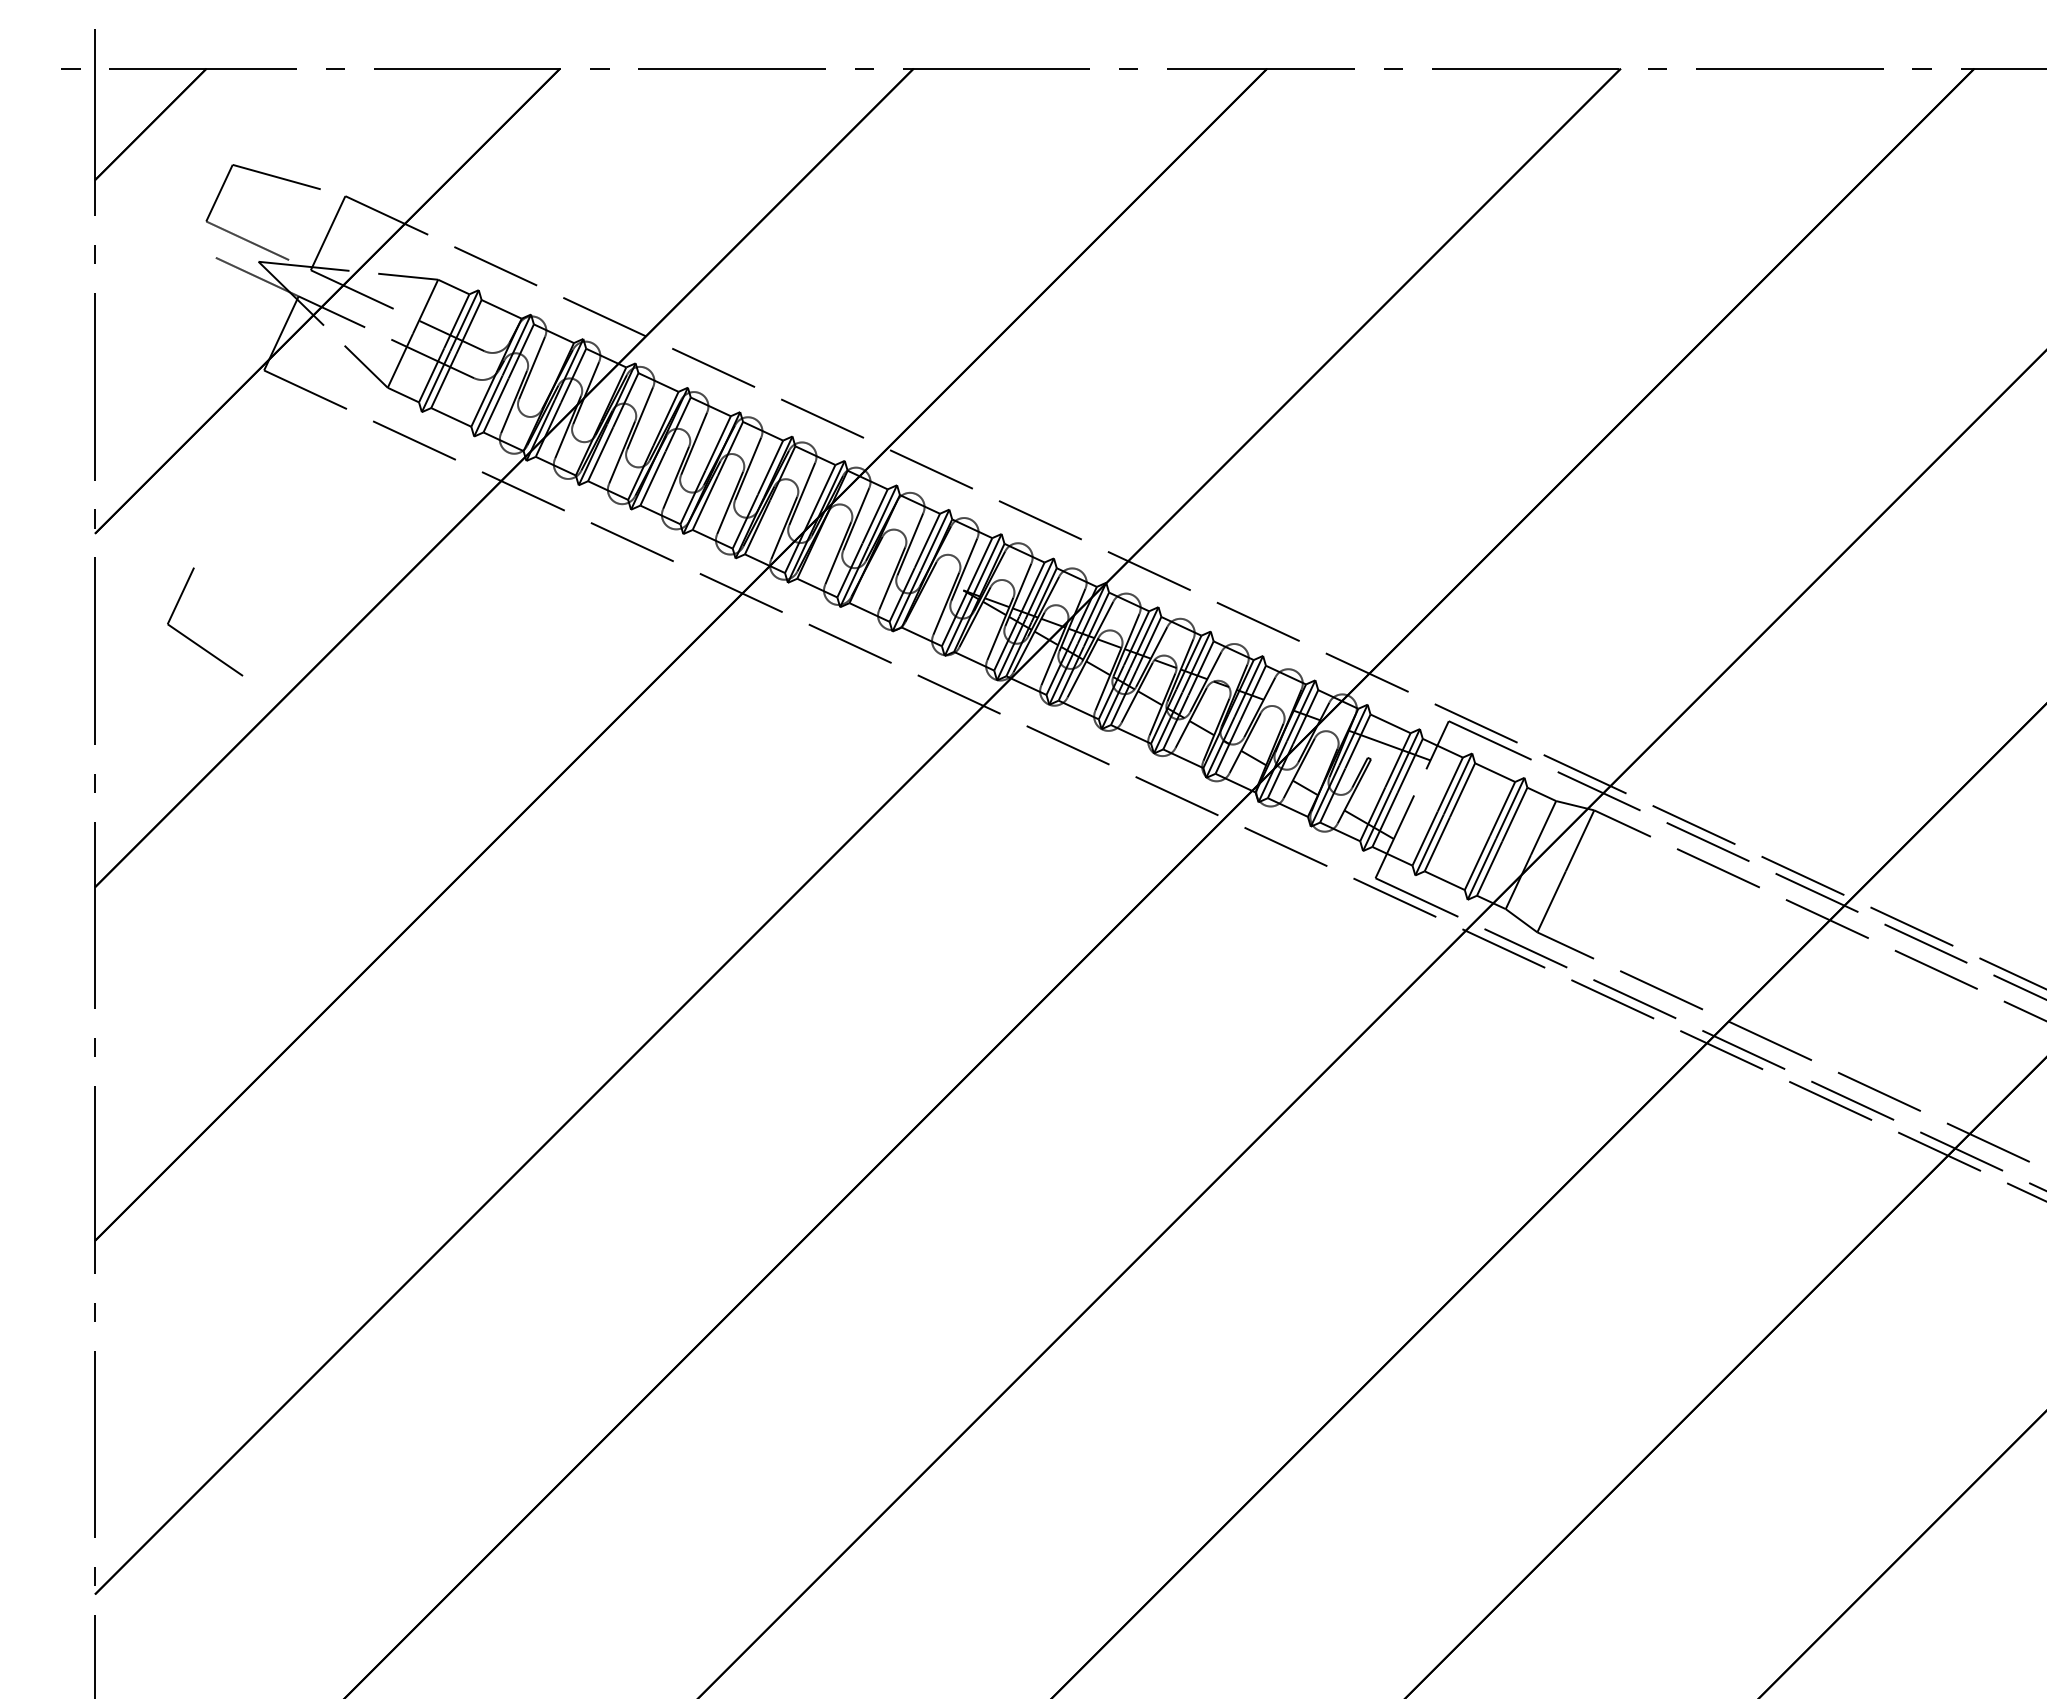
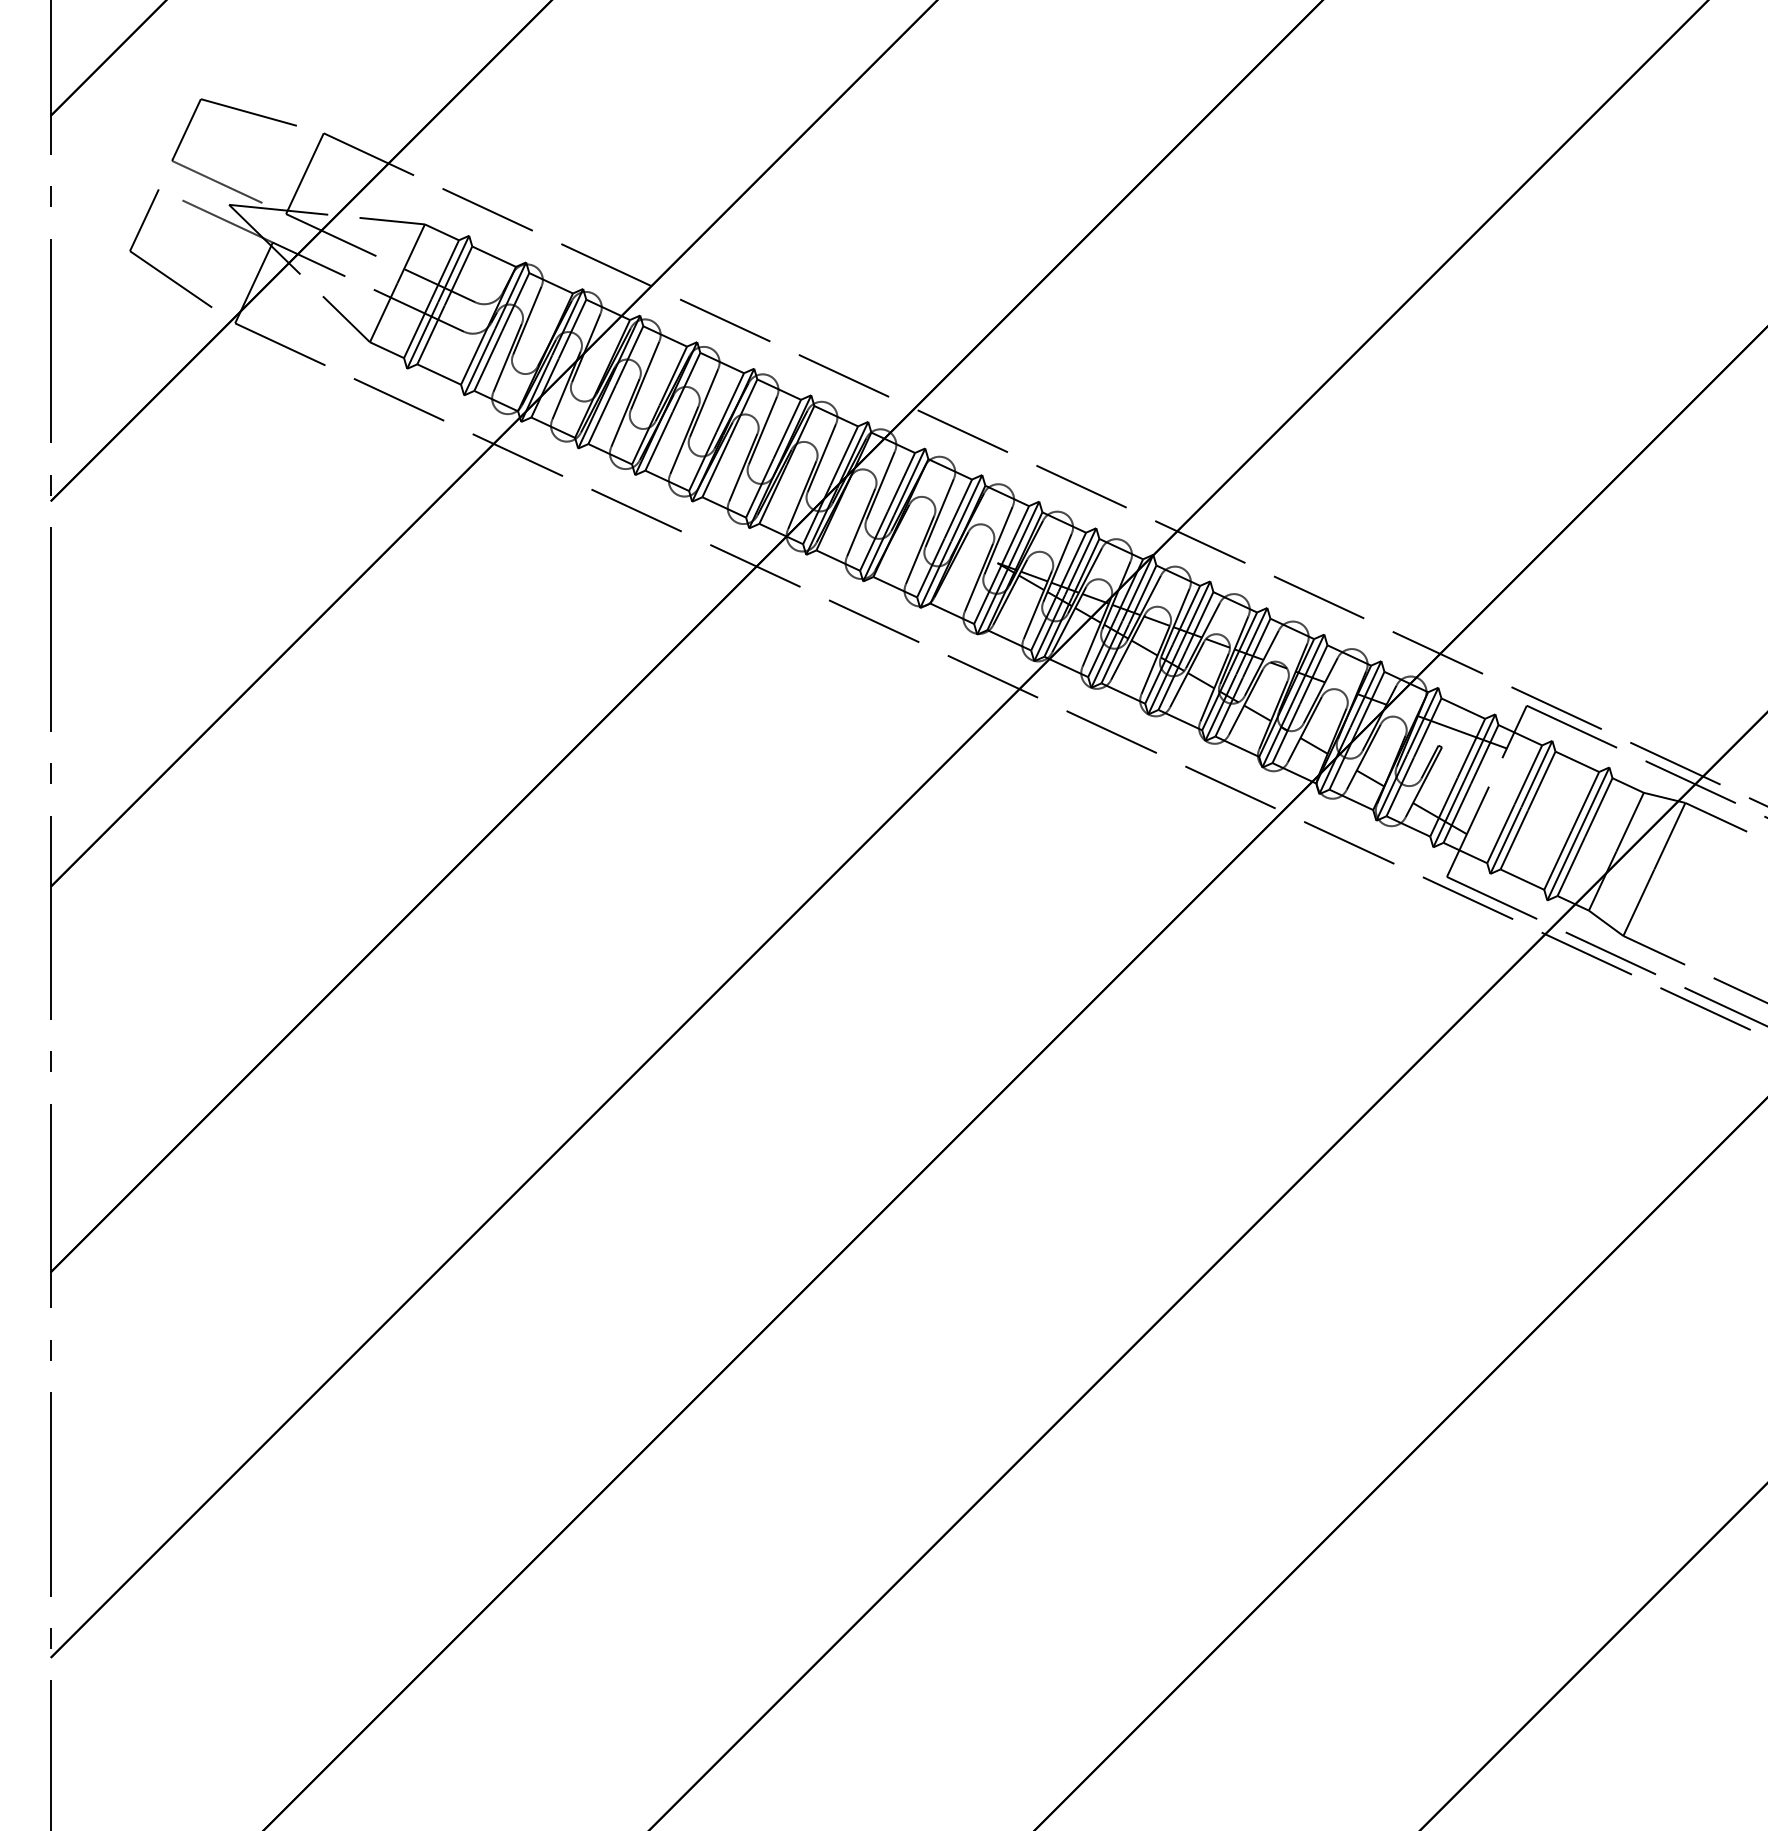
part: (193, 640) -> (158, 268), moved

